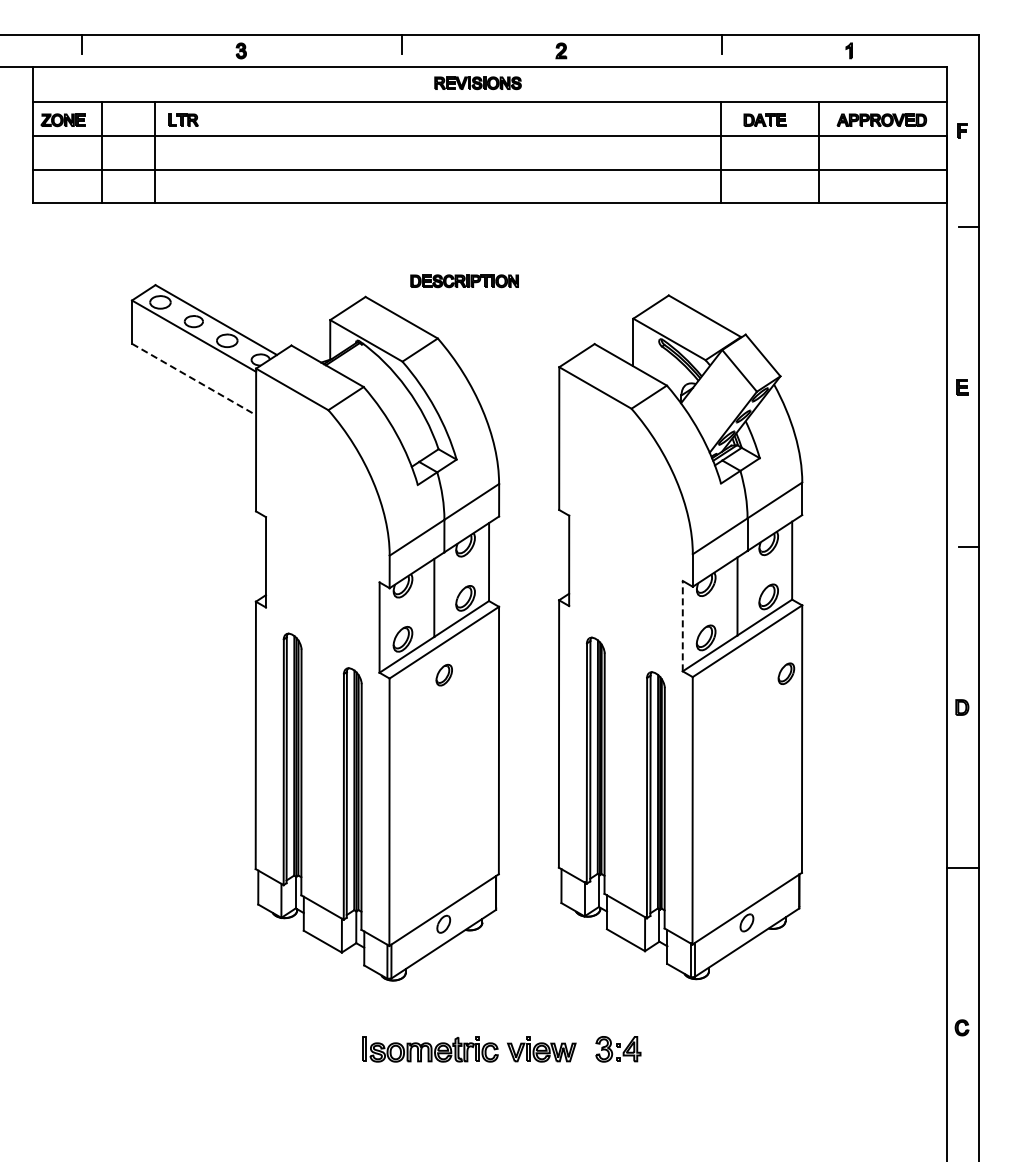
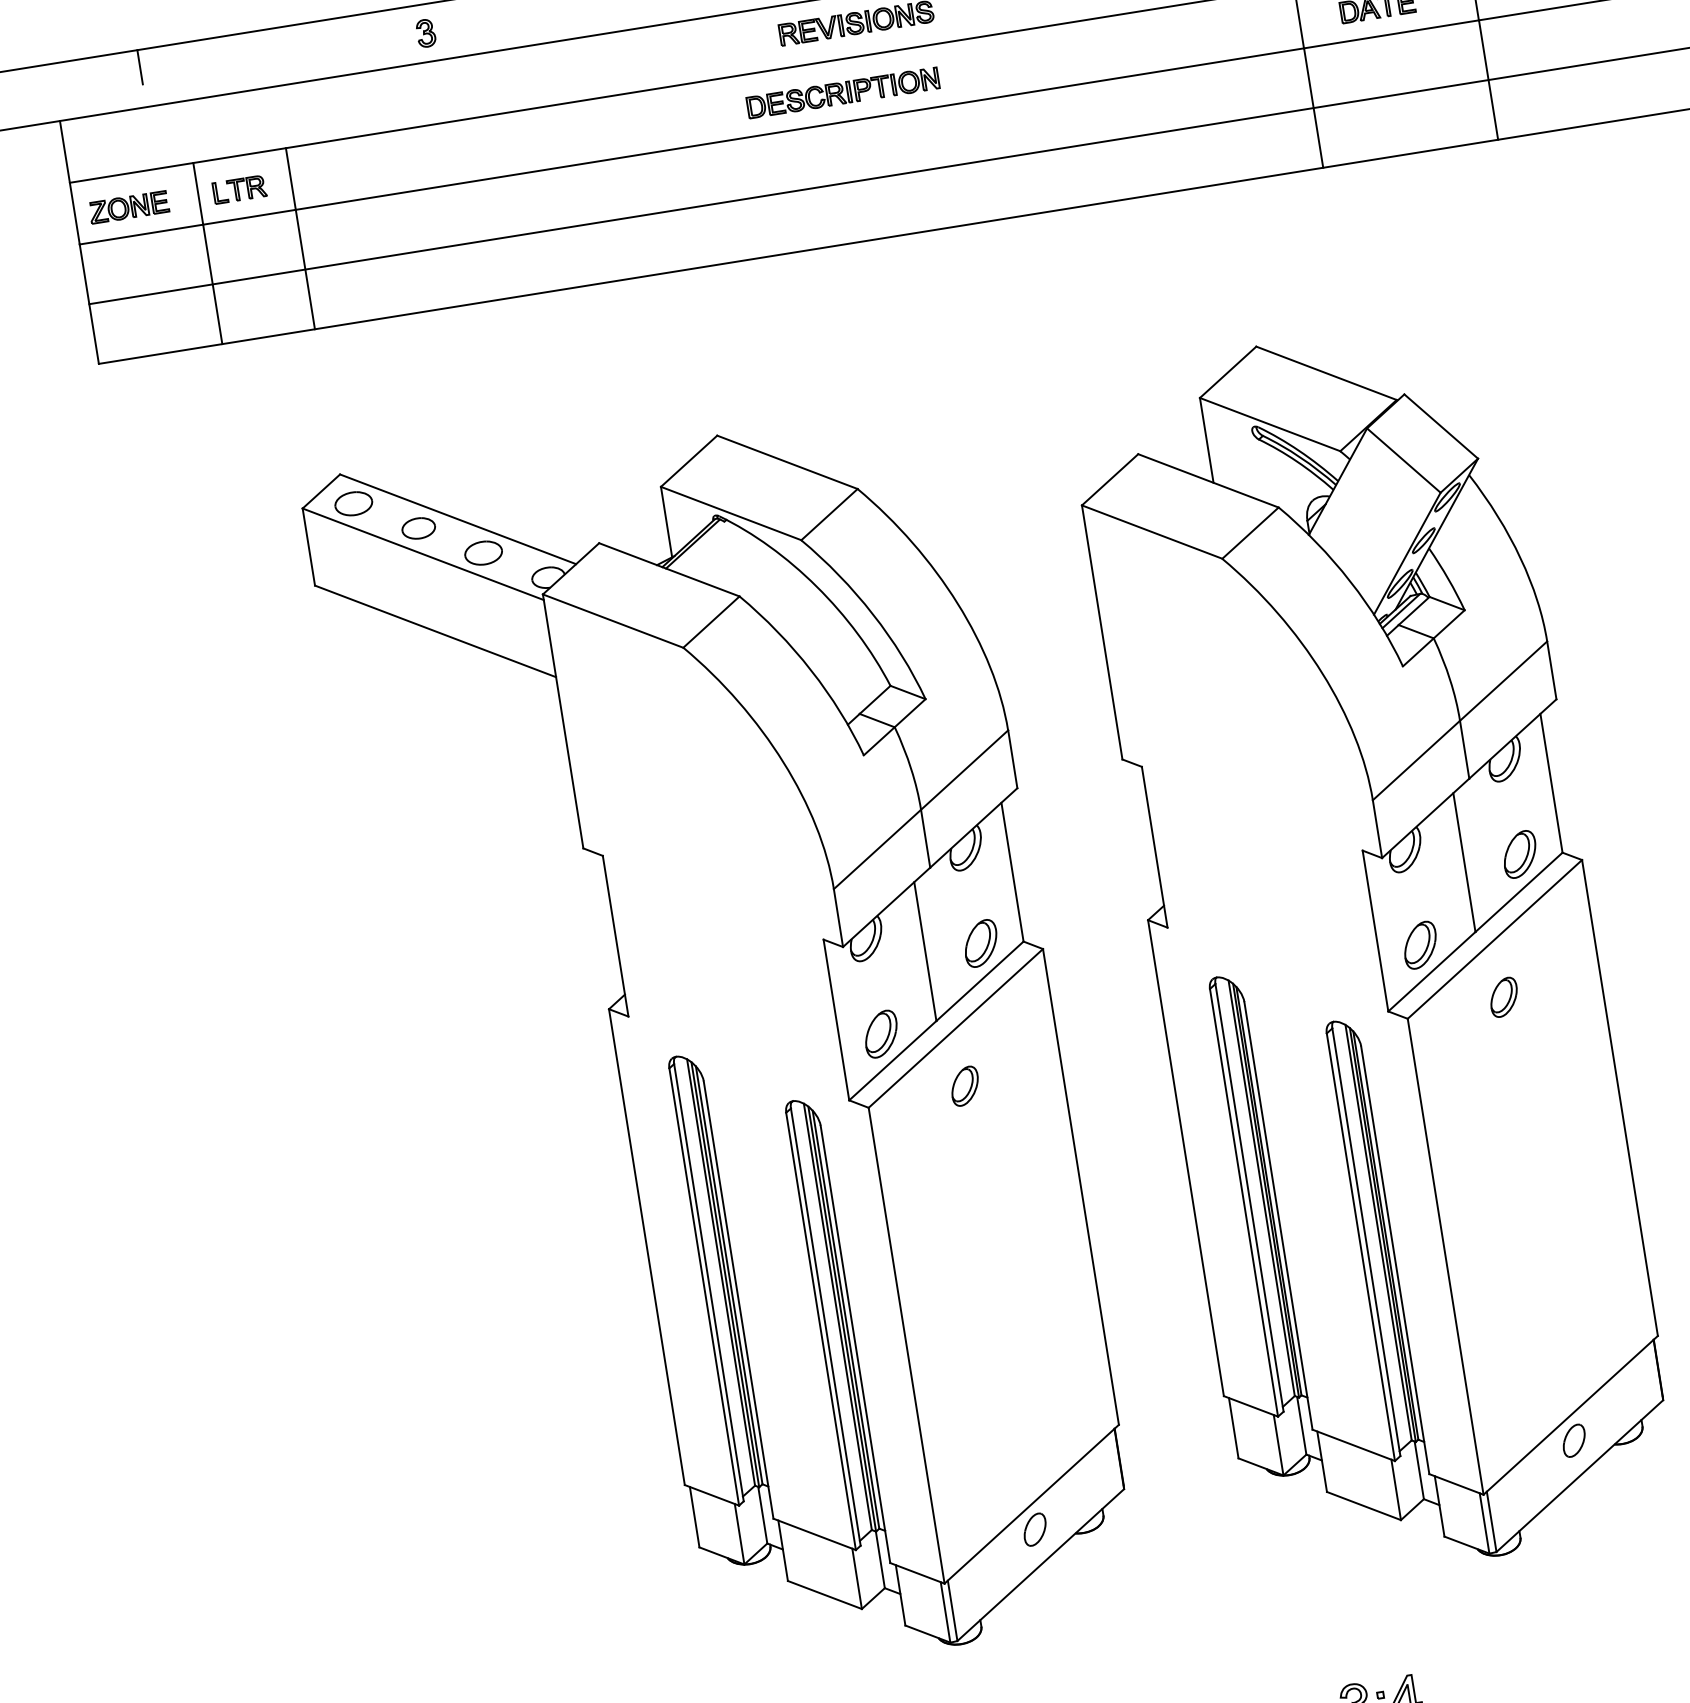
part: (183, 119) -> (239, 188), moved
part: (464, 281) -> (842, 93), moved
line: (194, 379) -> (436, 631), dashed -> solid
line: (682, 625) -> (1374, 929), dashed -> solid
part: (786, 673) -> (1504, 996), moved

